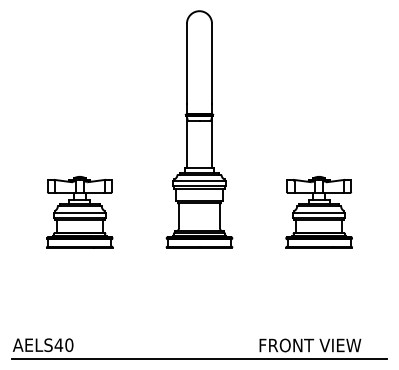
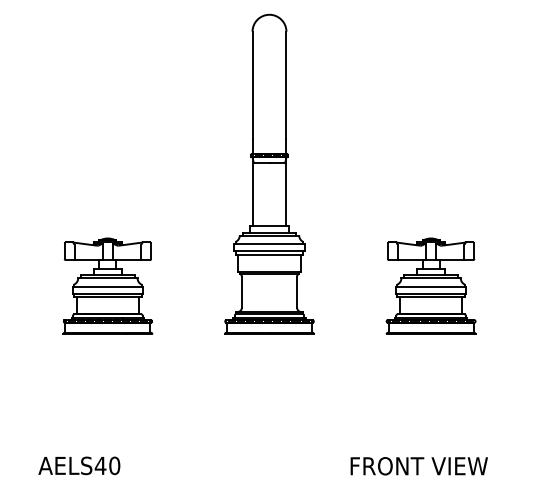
text: (43, 344) -> (79, 465), moved
line: (199, 359) -> (269, 484), removed

